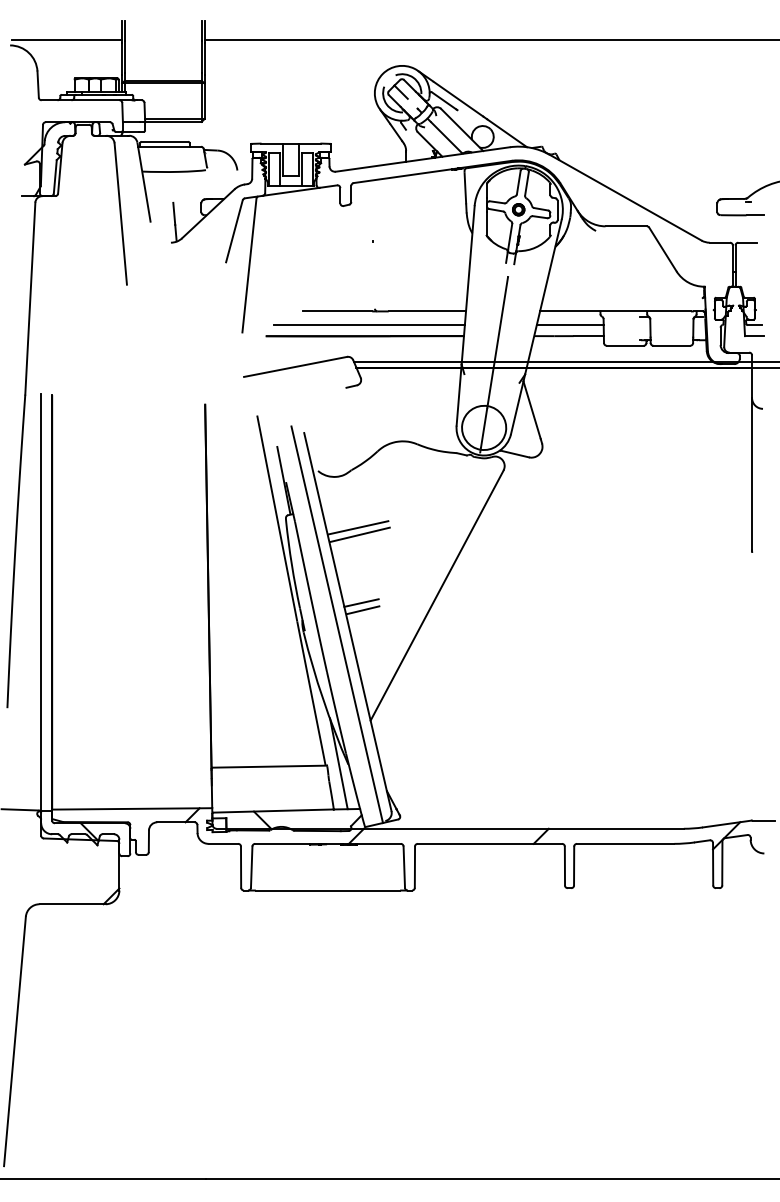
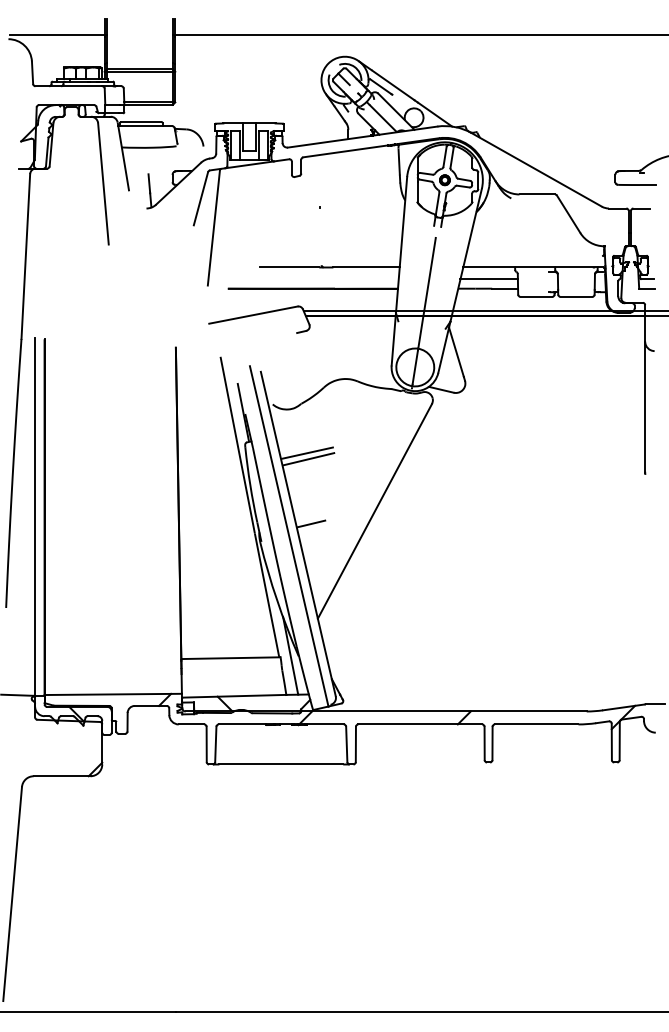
line: (369, 325) -> (316, 279), removed
line: (360, 602) -> (309, 517), removed

